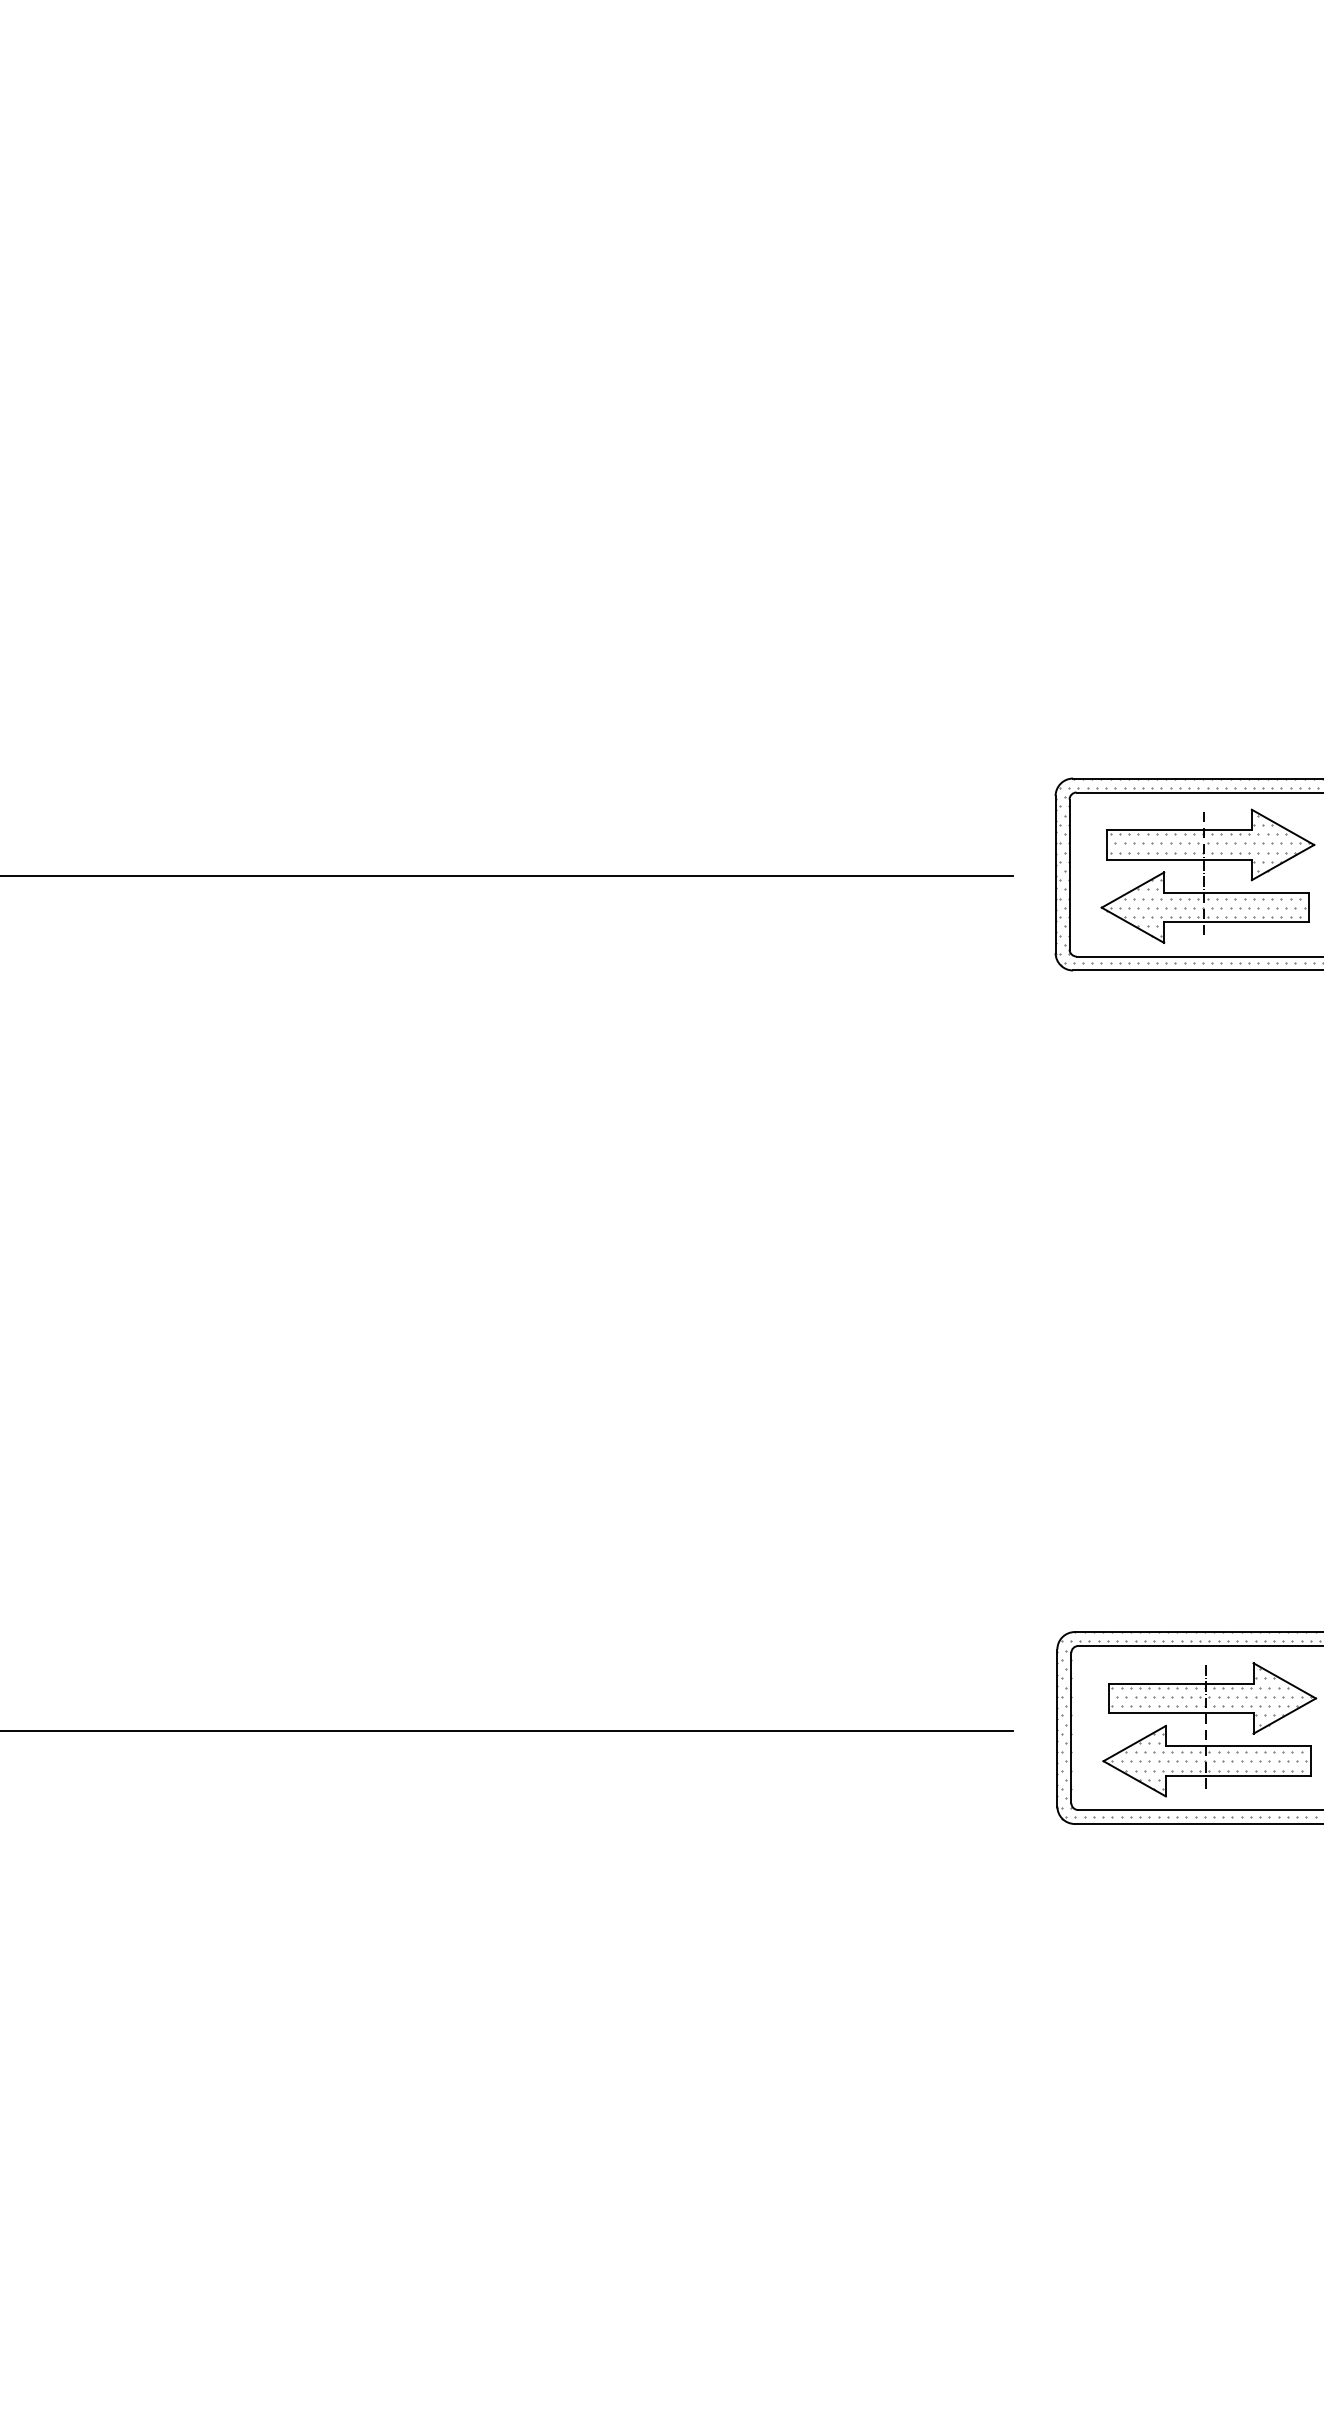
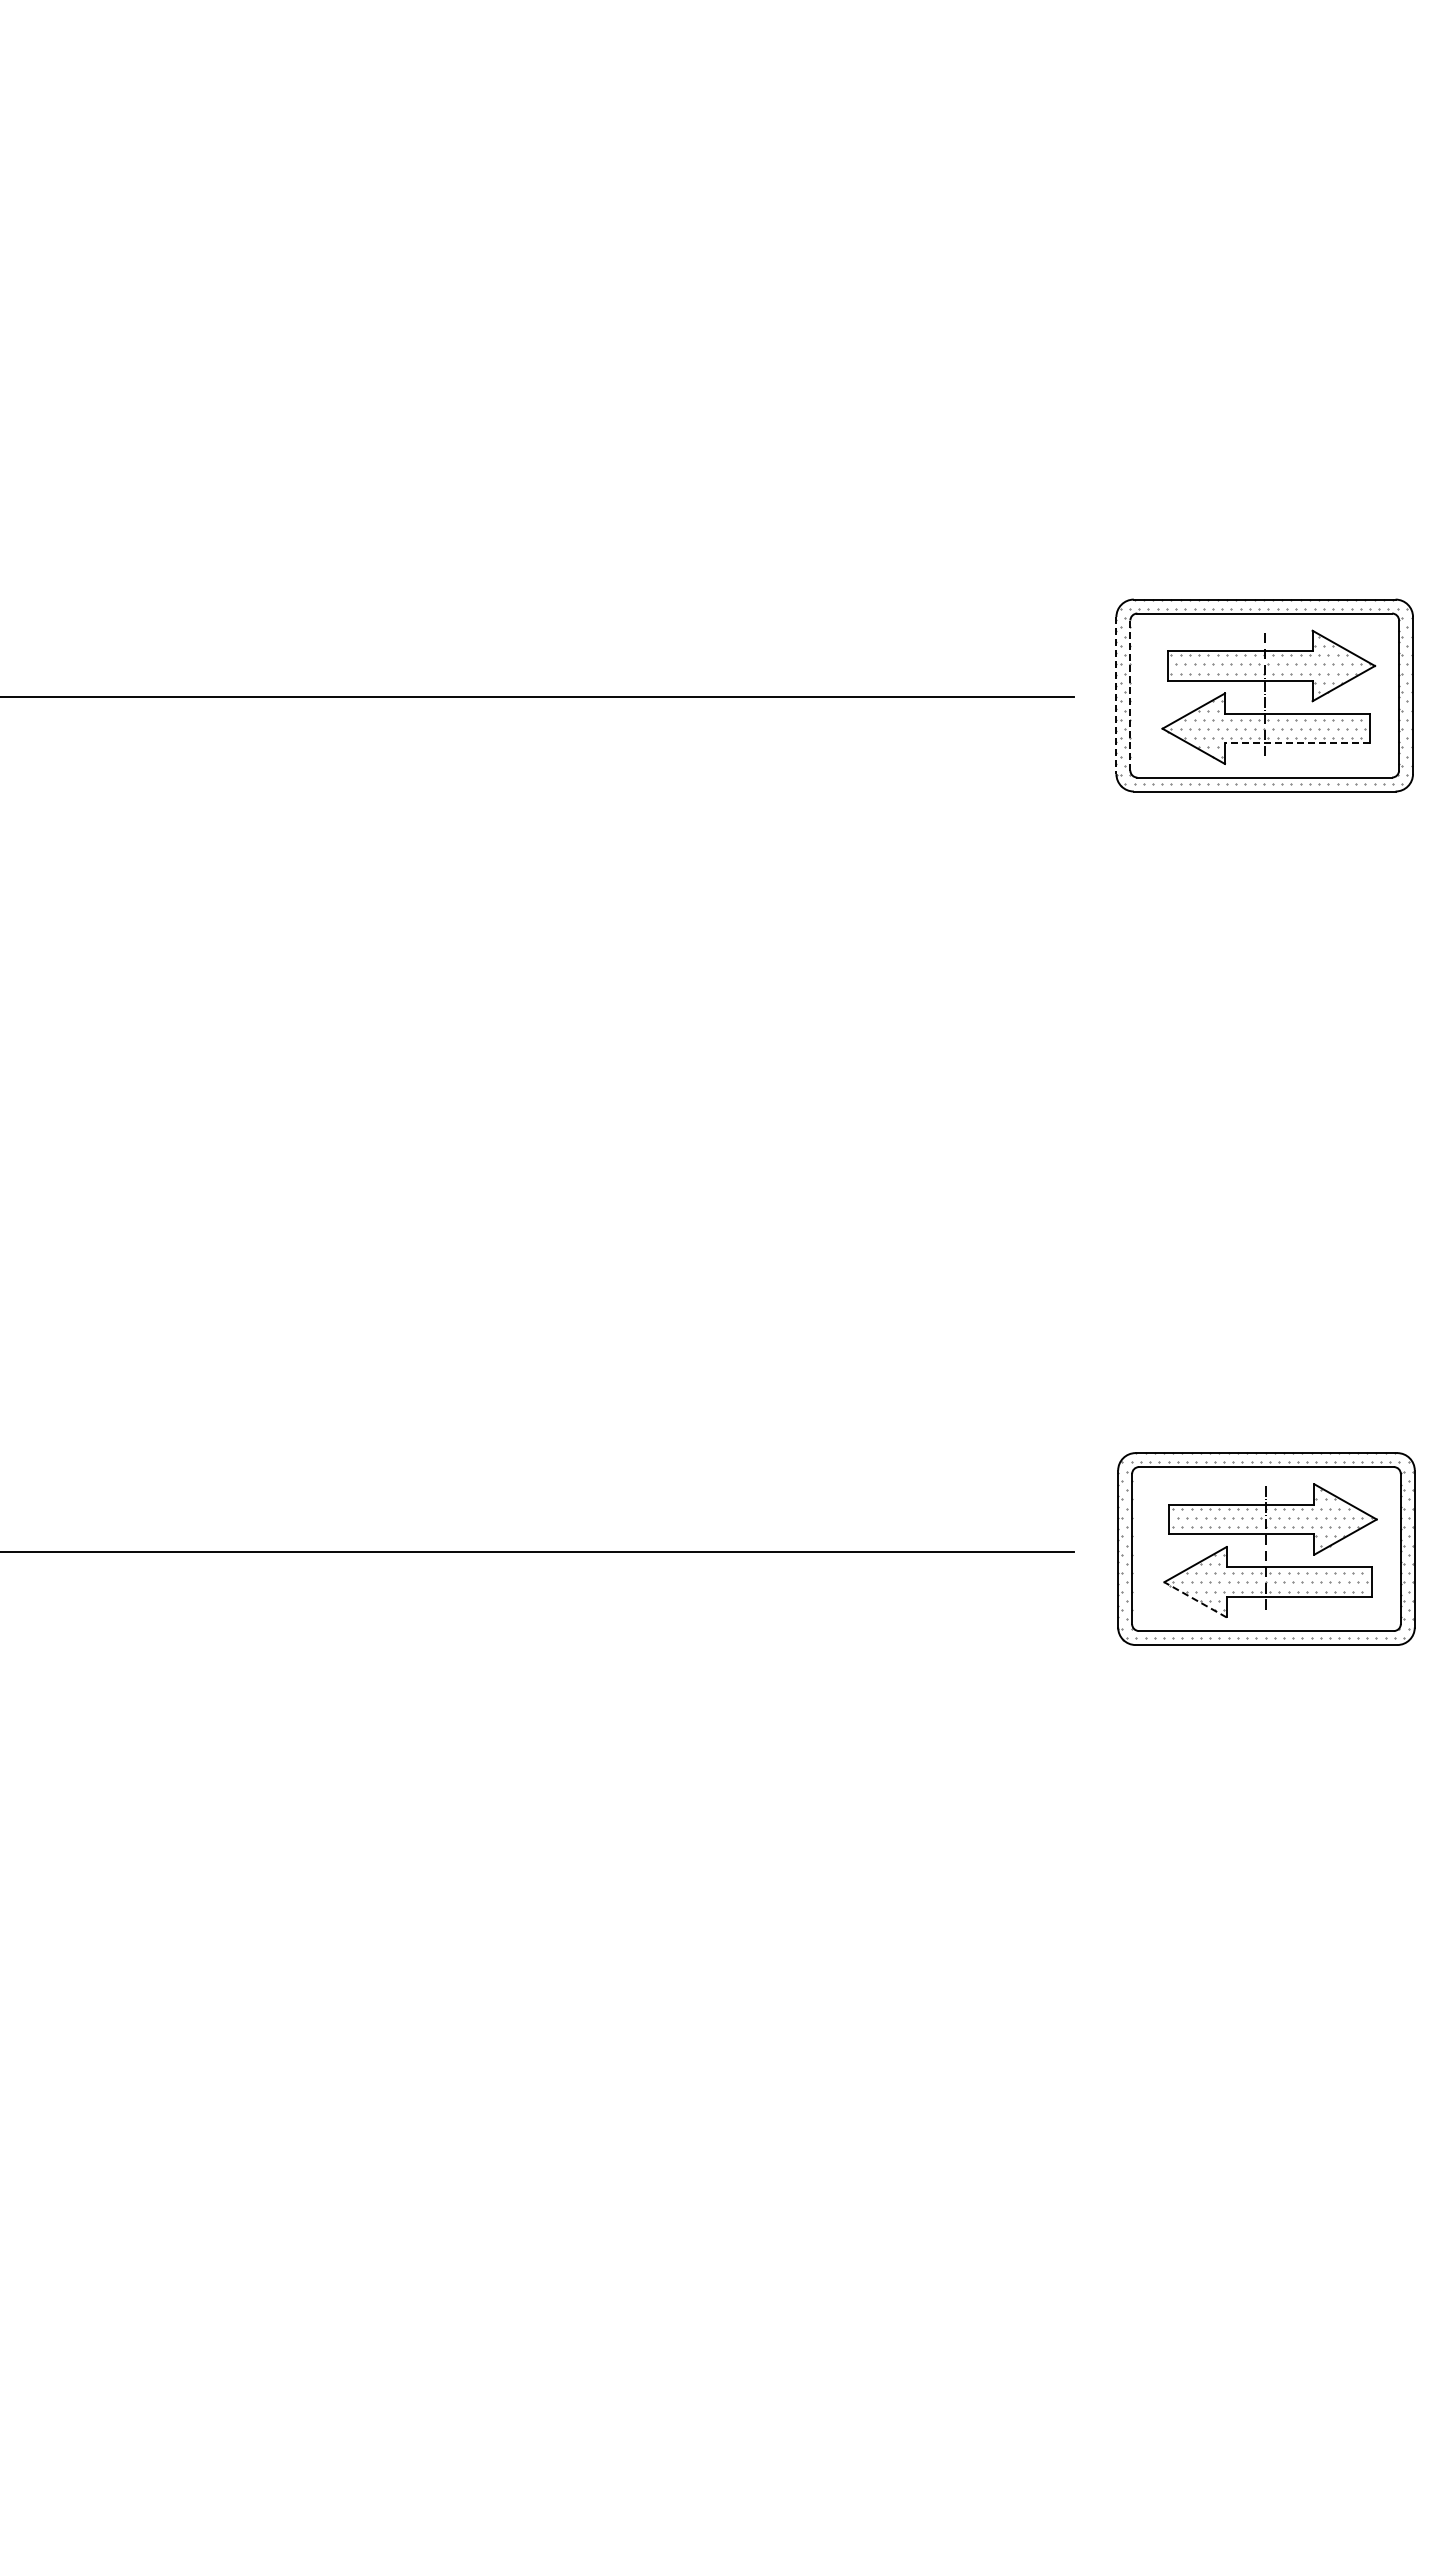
line: (1055, 874) -> (1116, 695), solid -> dashed
line: (1069, 875) -> (1130, 696), solid -> dashed
line: (1235, 922) -> (1296, 743), solid -> dashed
line: (1134, 1778) -> (1195, 1599), solid -> dashed

